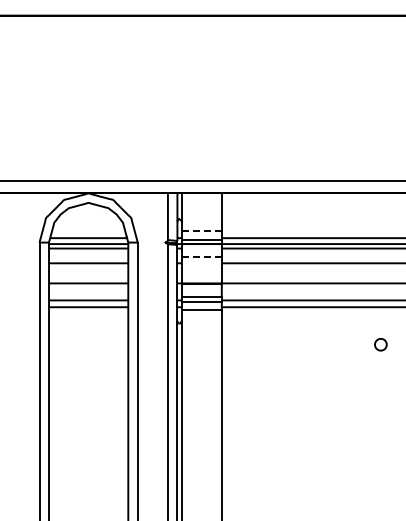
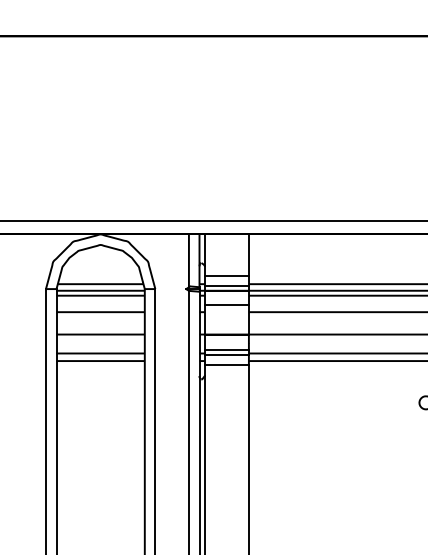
line: (201, 231) -> (226, 276), dashed -> solid
line: (201, 257) -> (226, 305), dashed -> solid

